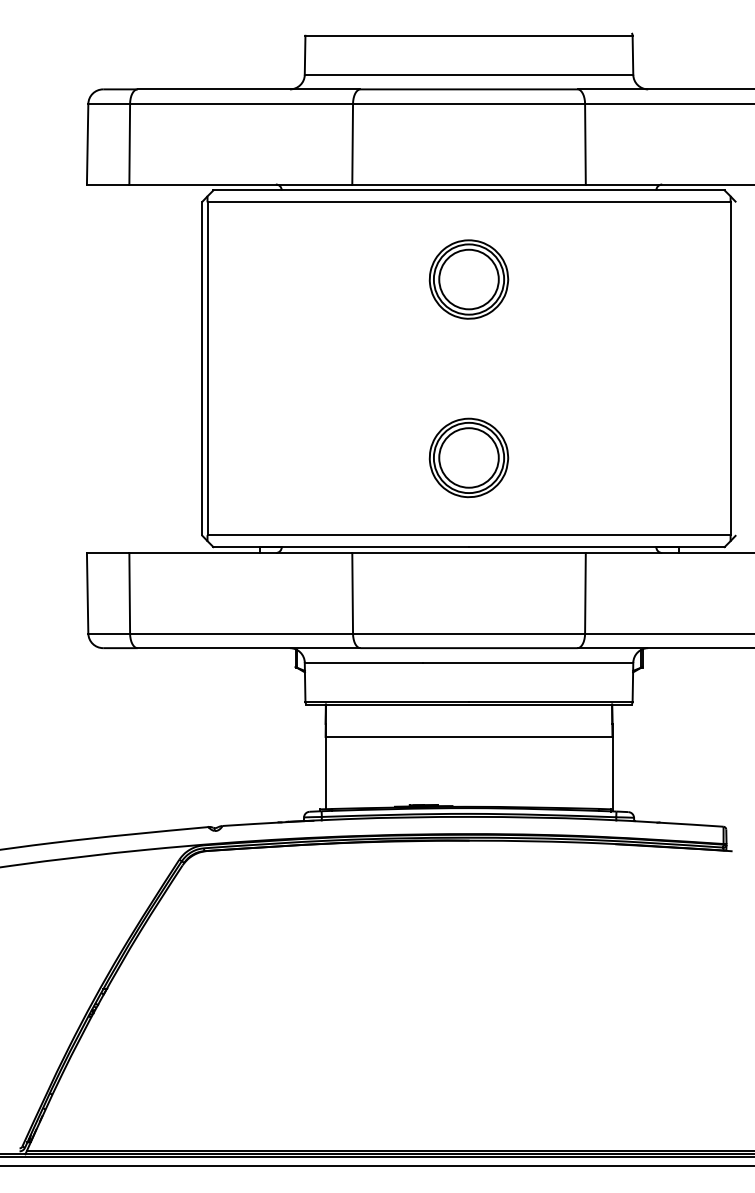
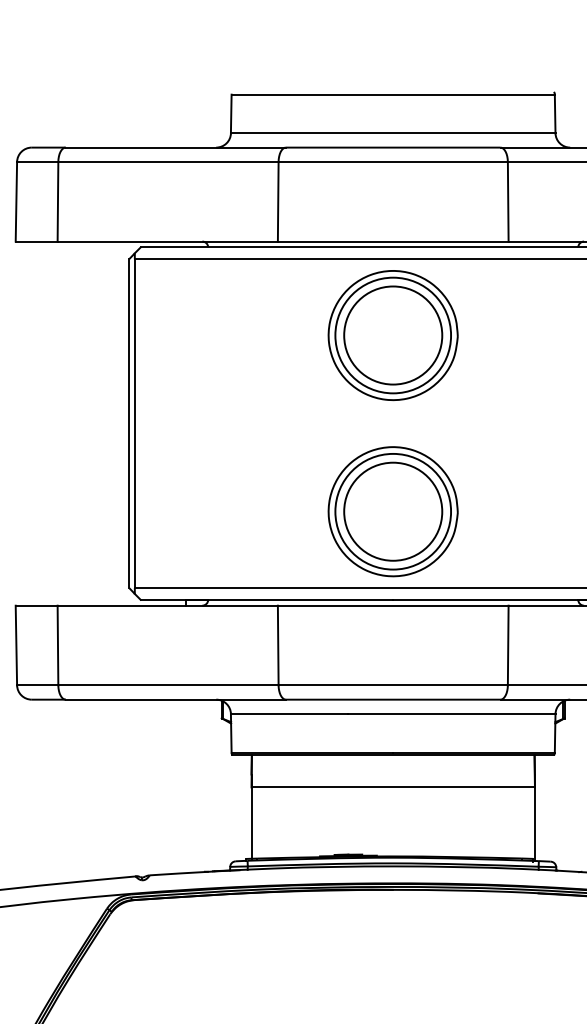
part: (468, 279) -> (392, 335), size x1.67
part: (468, 457) -> (392, 511), size x1.67

